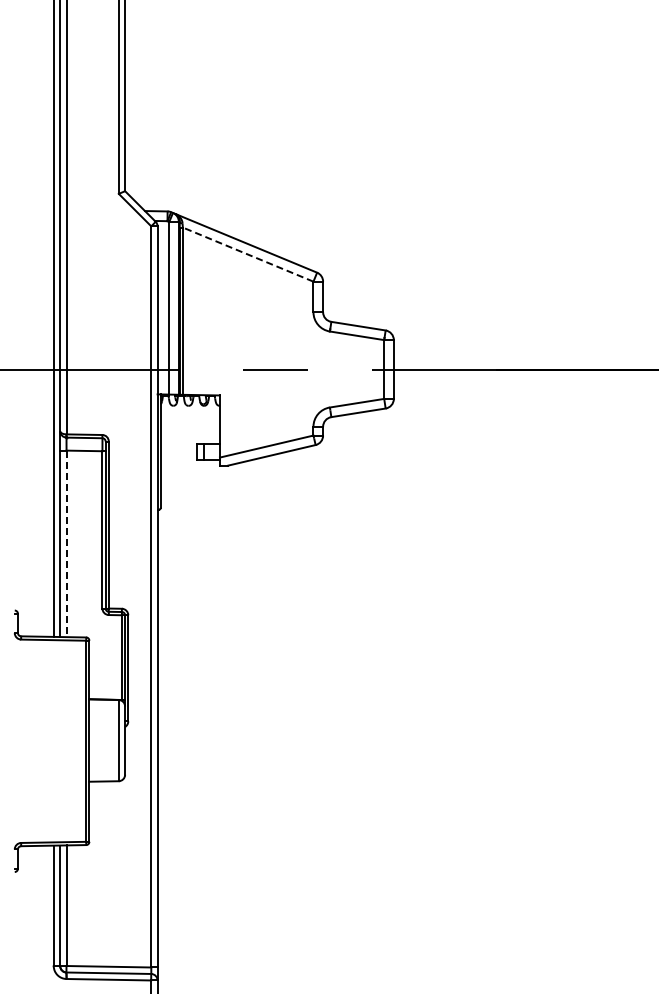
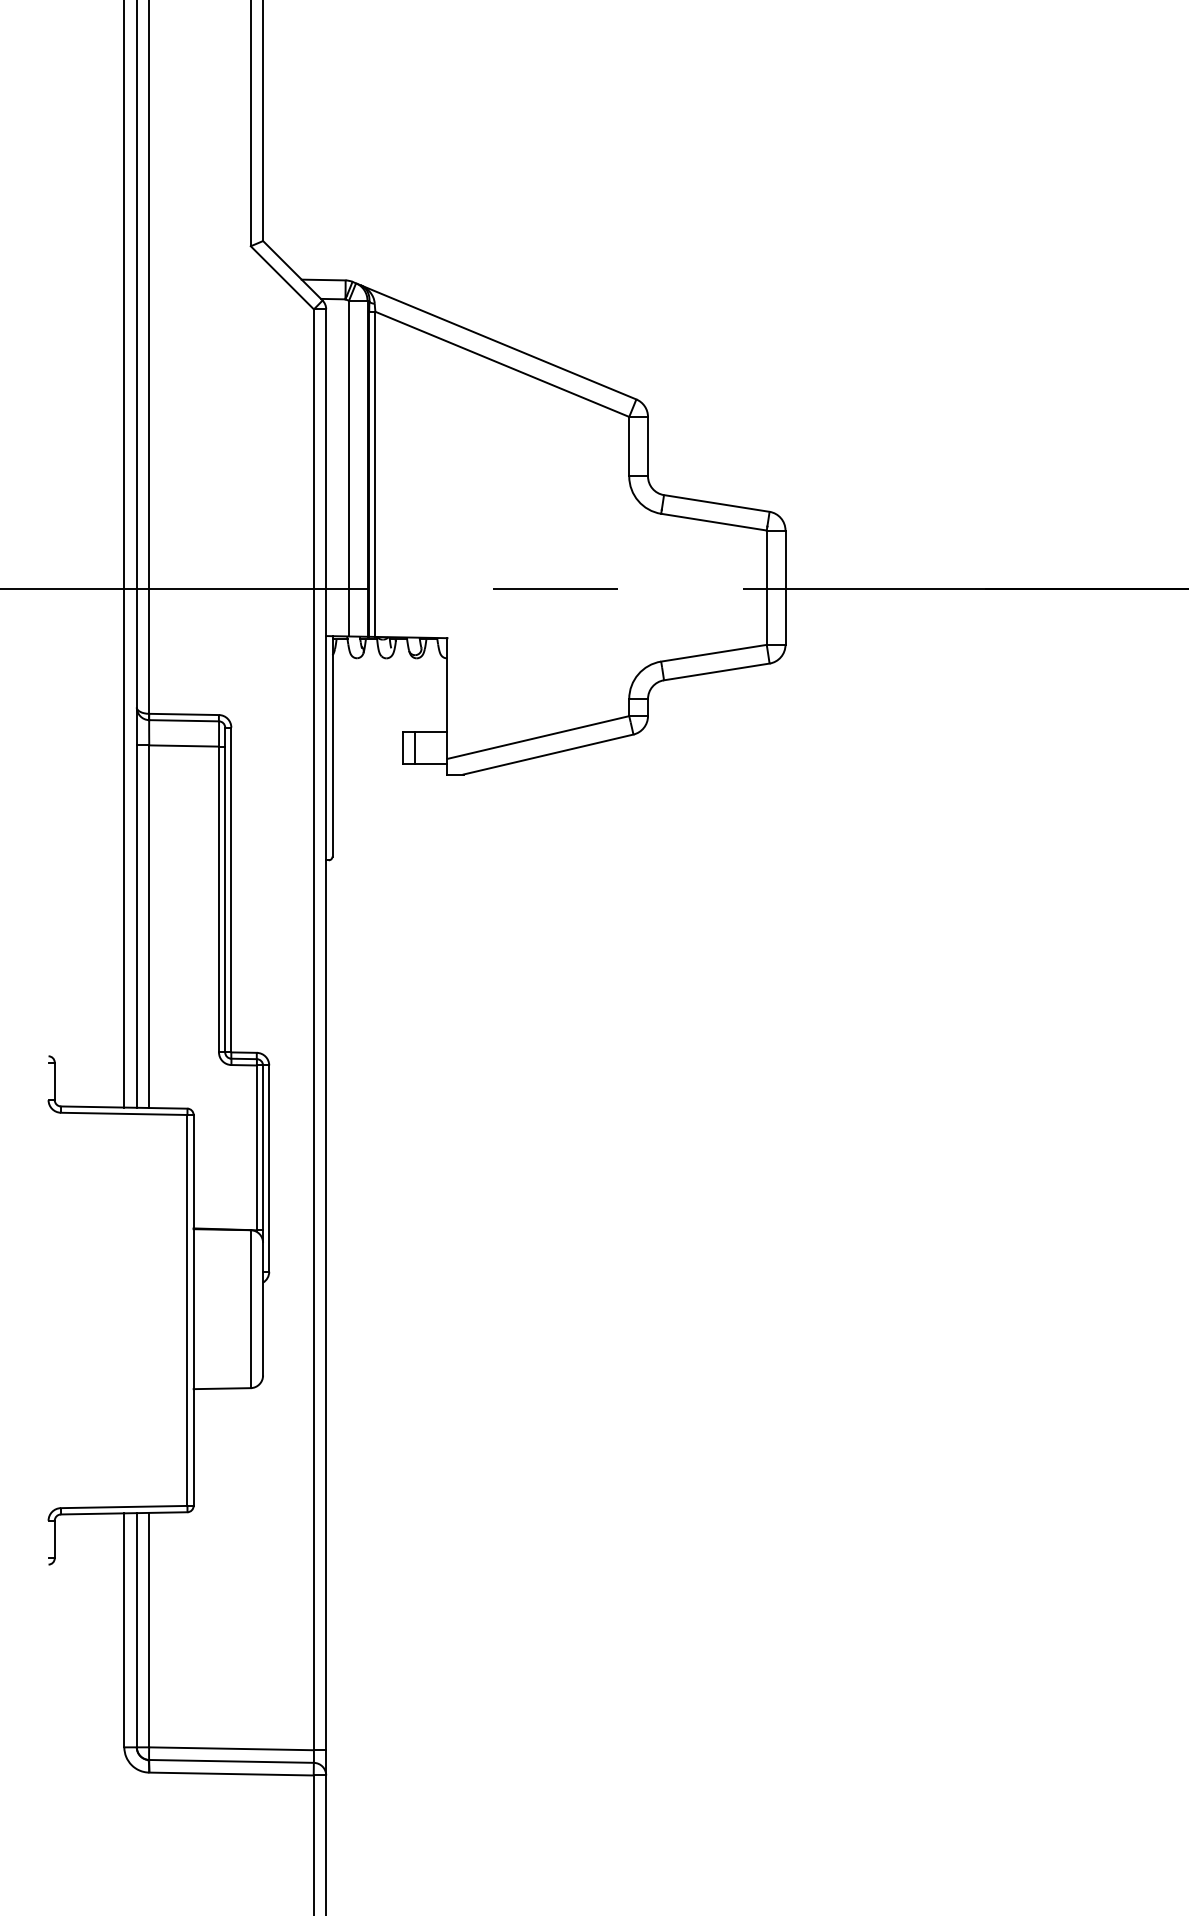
line: (248, 254) -> (502, 364), dashed -> solid
line: (66, 544) -> (149, 927), dashed -> solid

